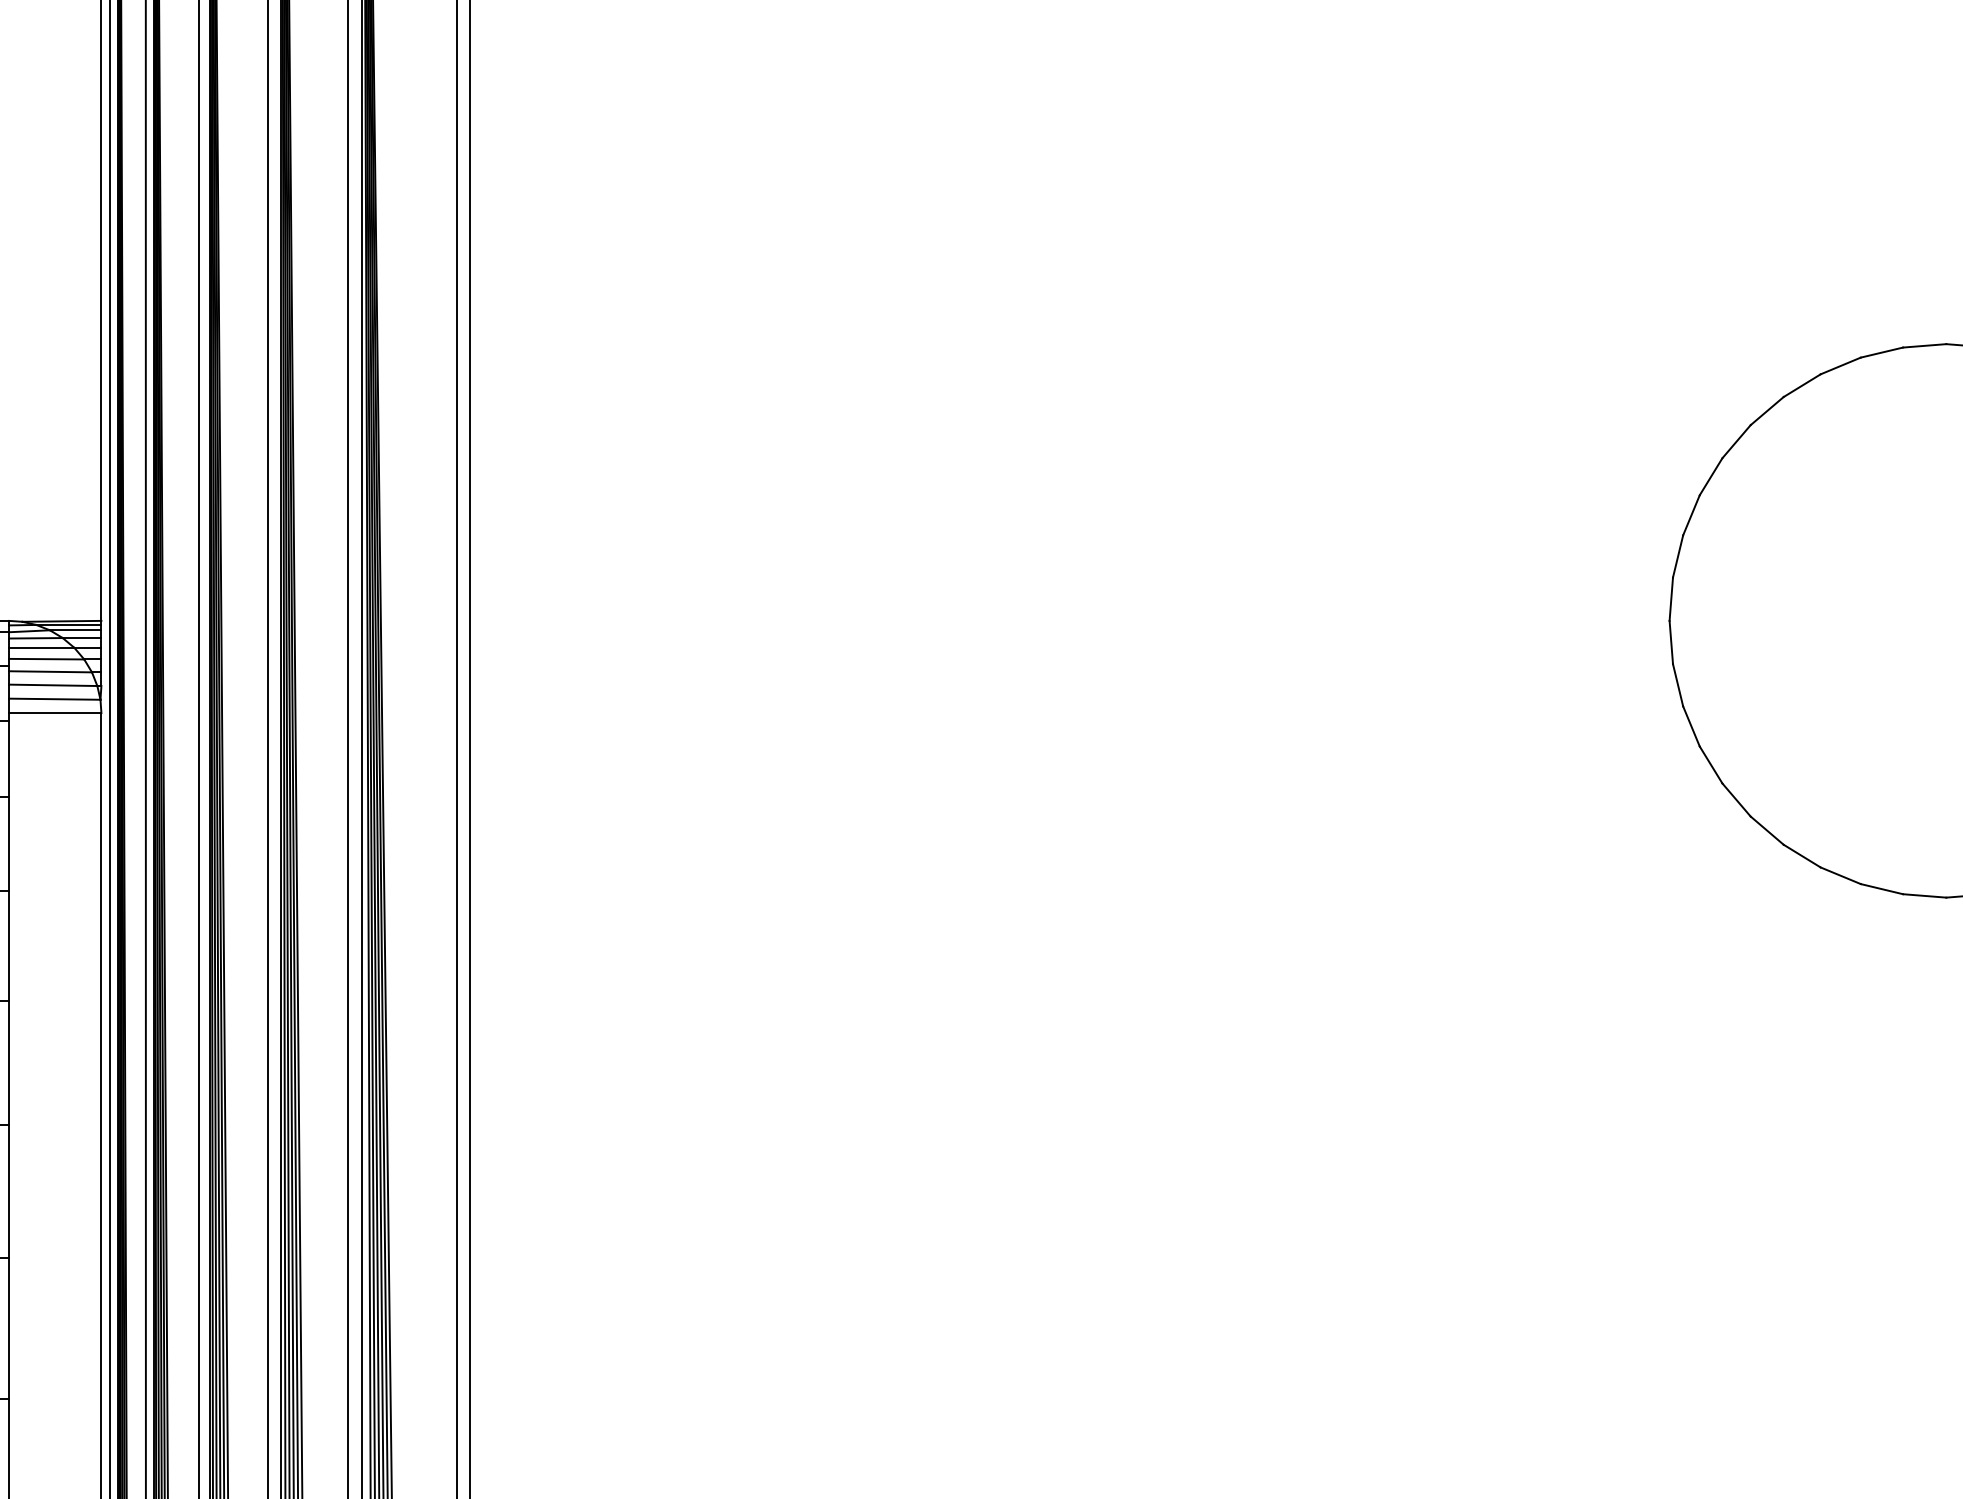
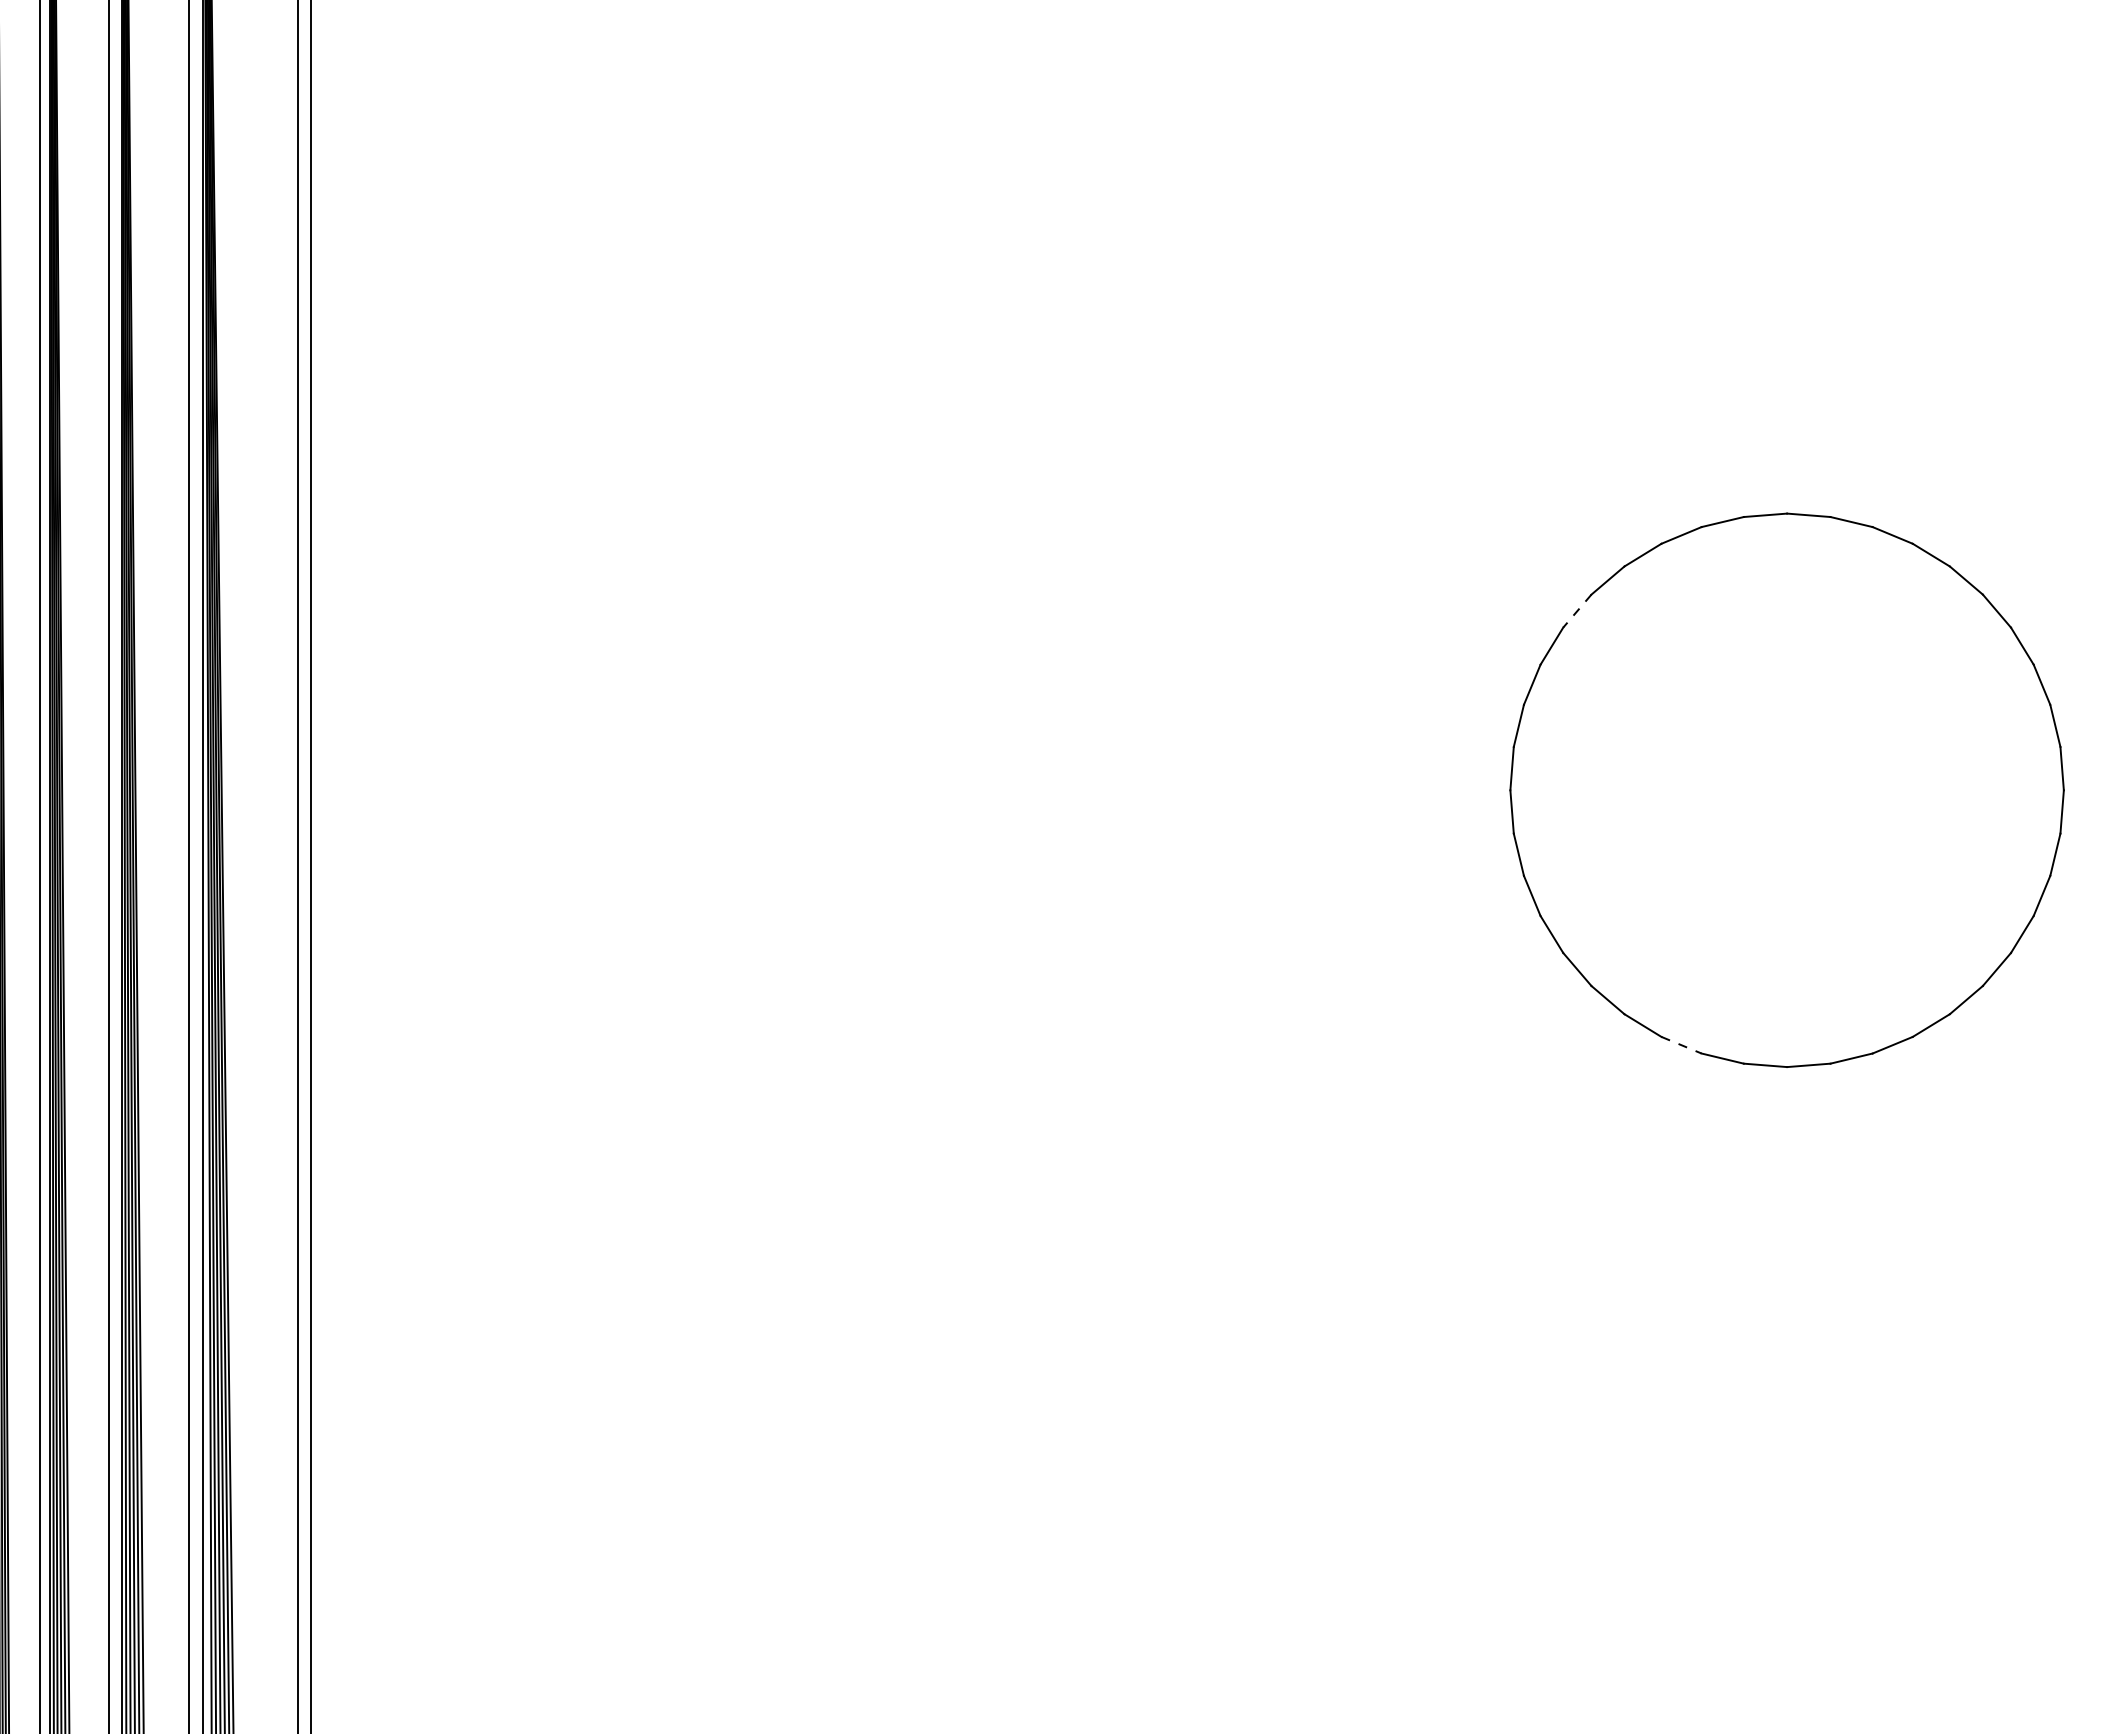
line: (1736, 442) -> (1577, 611), solid -> dashed
line: (1840, 876) -> (1681, 1045), solid -> dashed

